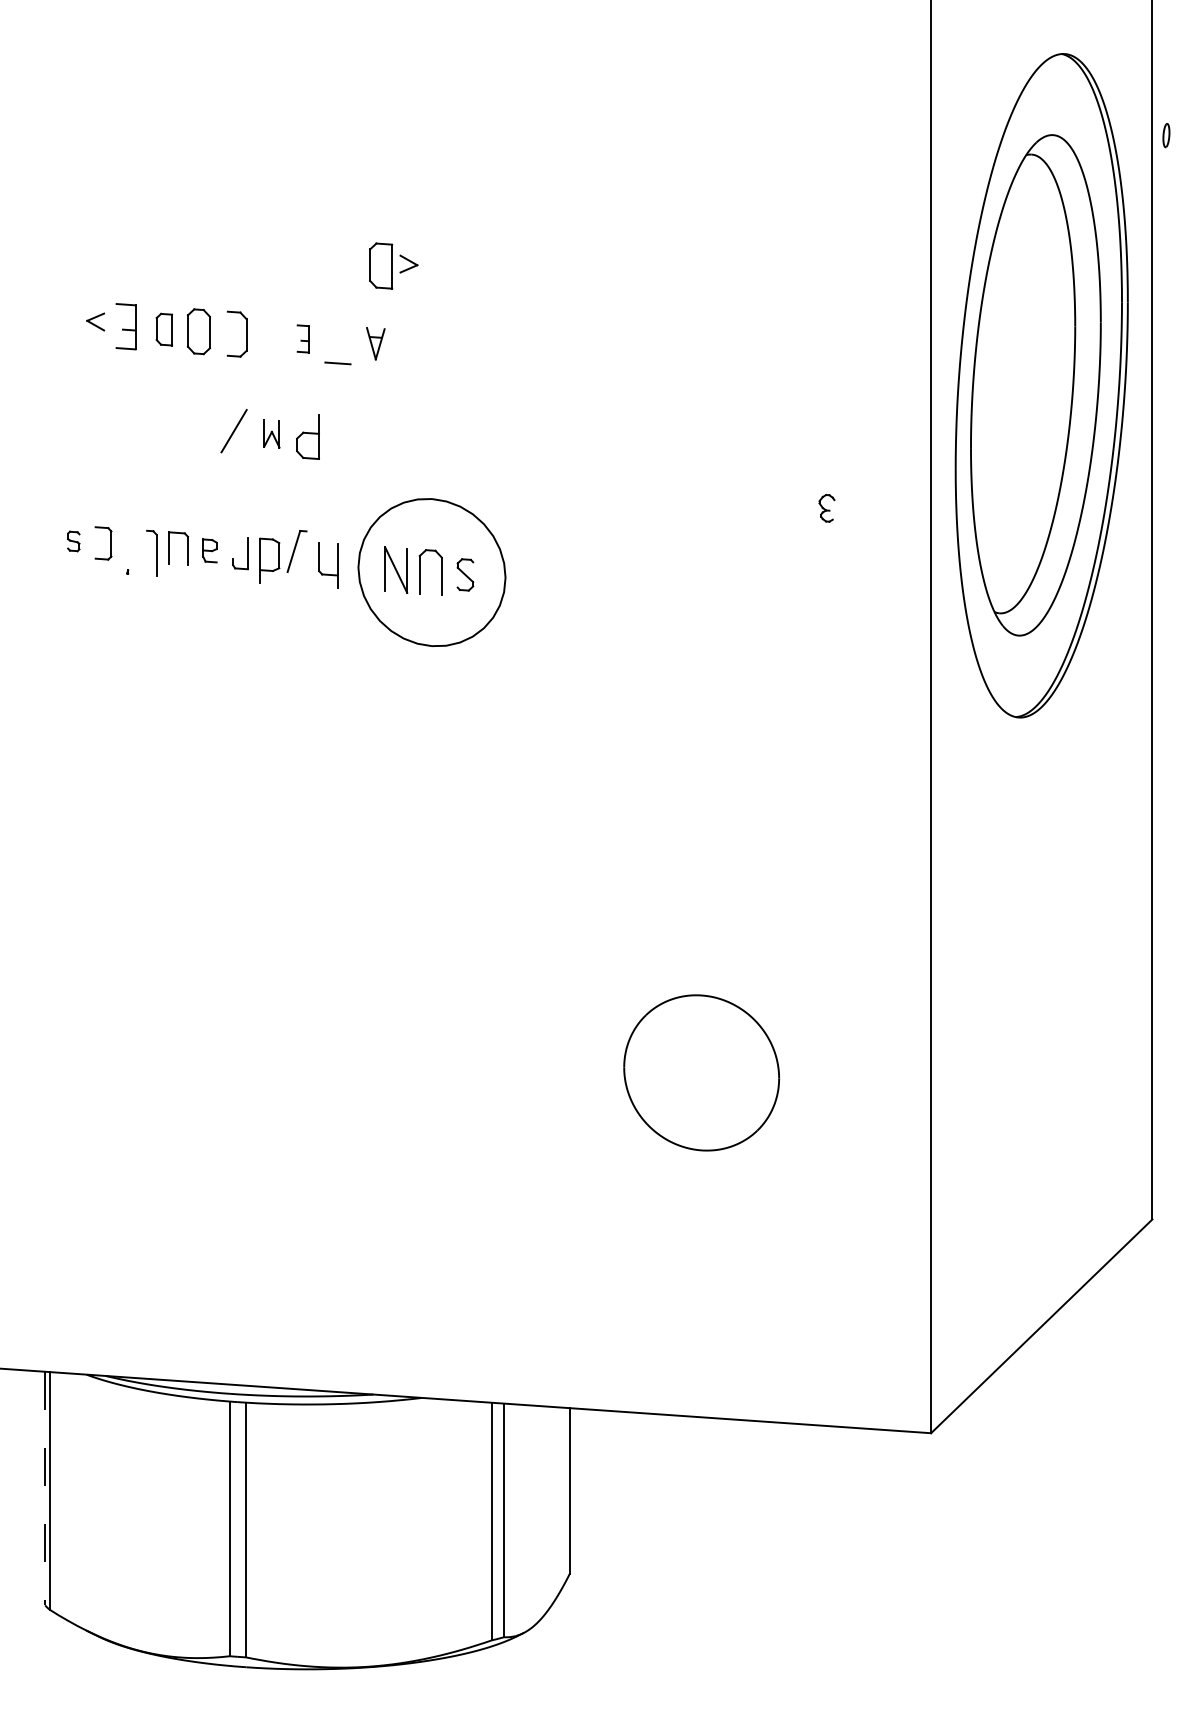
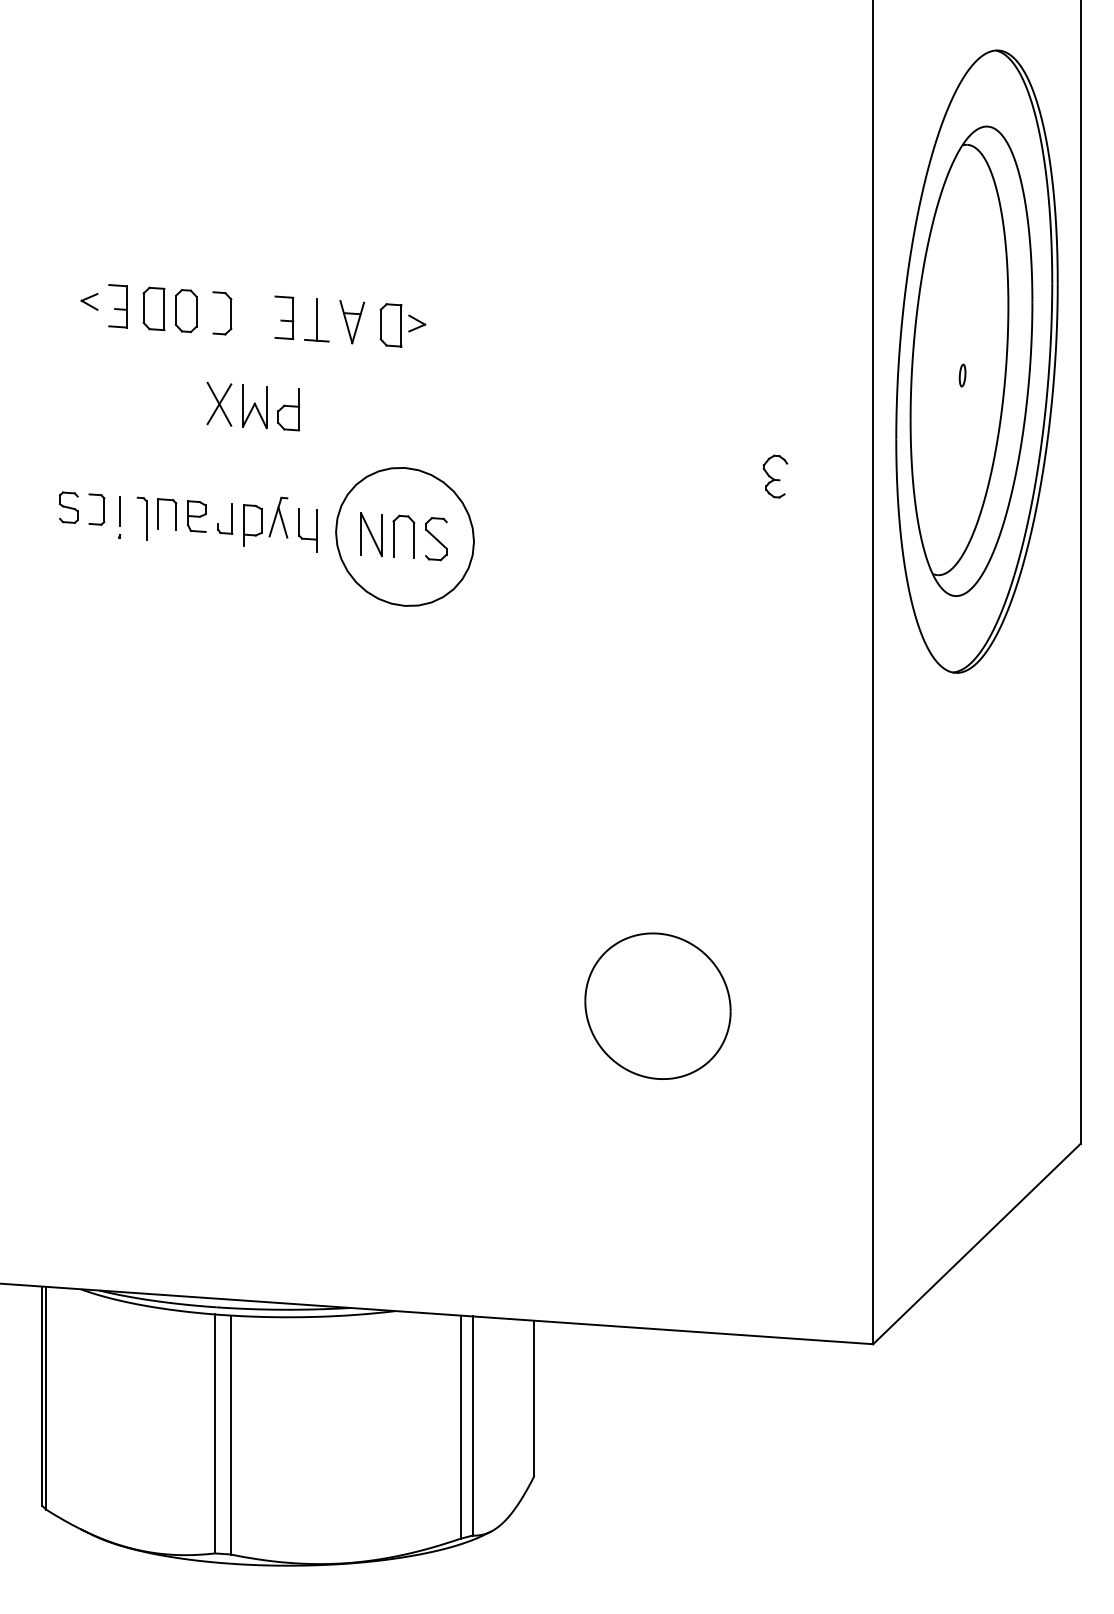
part: (1166, 135) -> (962, 375), moved
part: (393, 265) -> (402, 324), moved
part: (164, 329) -> (154, 308), size x1.43
part: (303, 338) -> (284, 317), size x1.67
line: (337, 341) -> (316, 320), added
part: (375, 343) -> (352, 322), size x1.43
line: (233, 431) -> (218, 404), added
part: (271, 433) -> (254, 406), size x1.67
part: (826, 508) -> (775, 476), size x1.67
part: (73, 541) -> (68, 507), size x1.67
line: (128, 544) -> (120, 510), added
part: (209, 550) -> (196, 516), size x1.43
line: (301, 557) -> (282, 522), added
part: (465, 574) -> (436, 538), size x1.43
line: (45, 1488) -> (42, 1396), dashed -> solid

